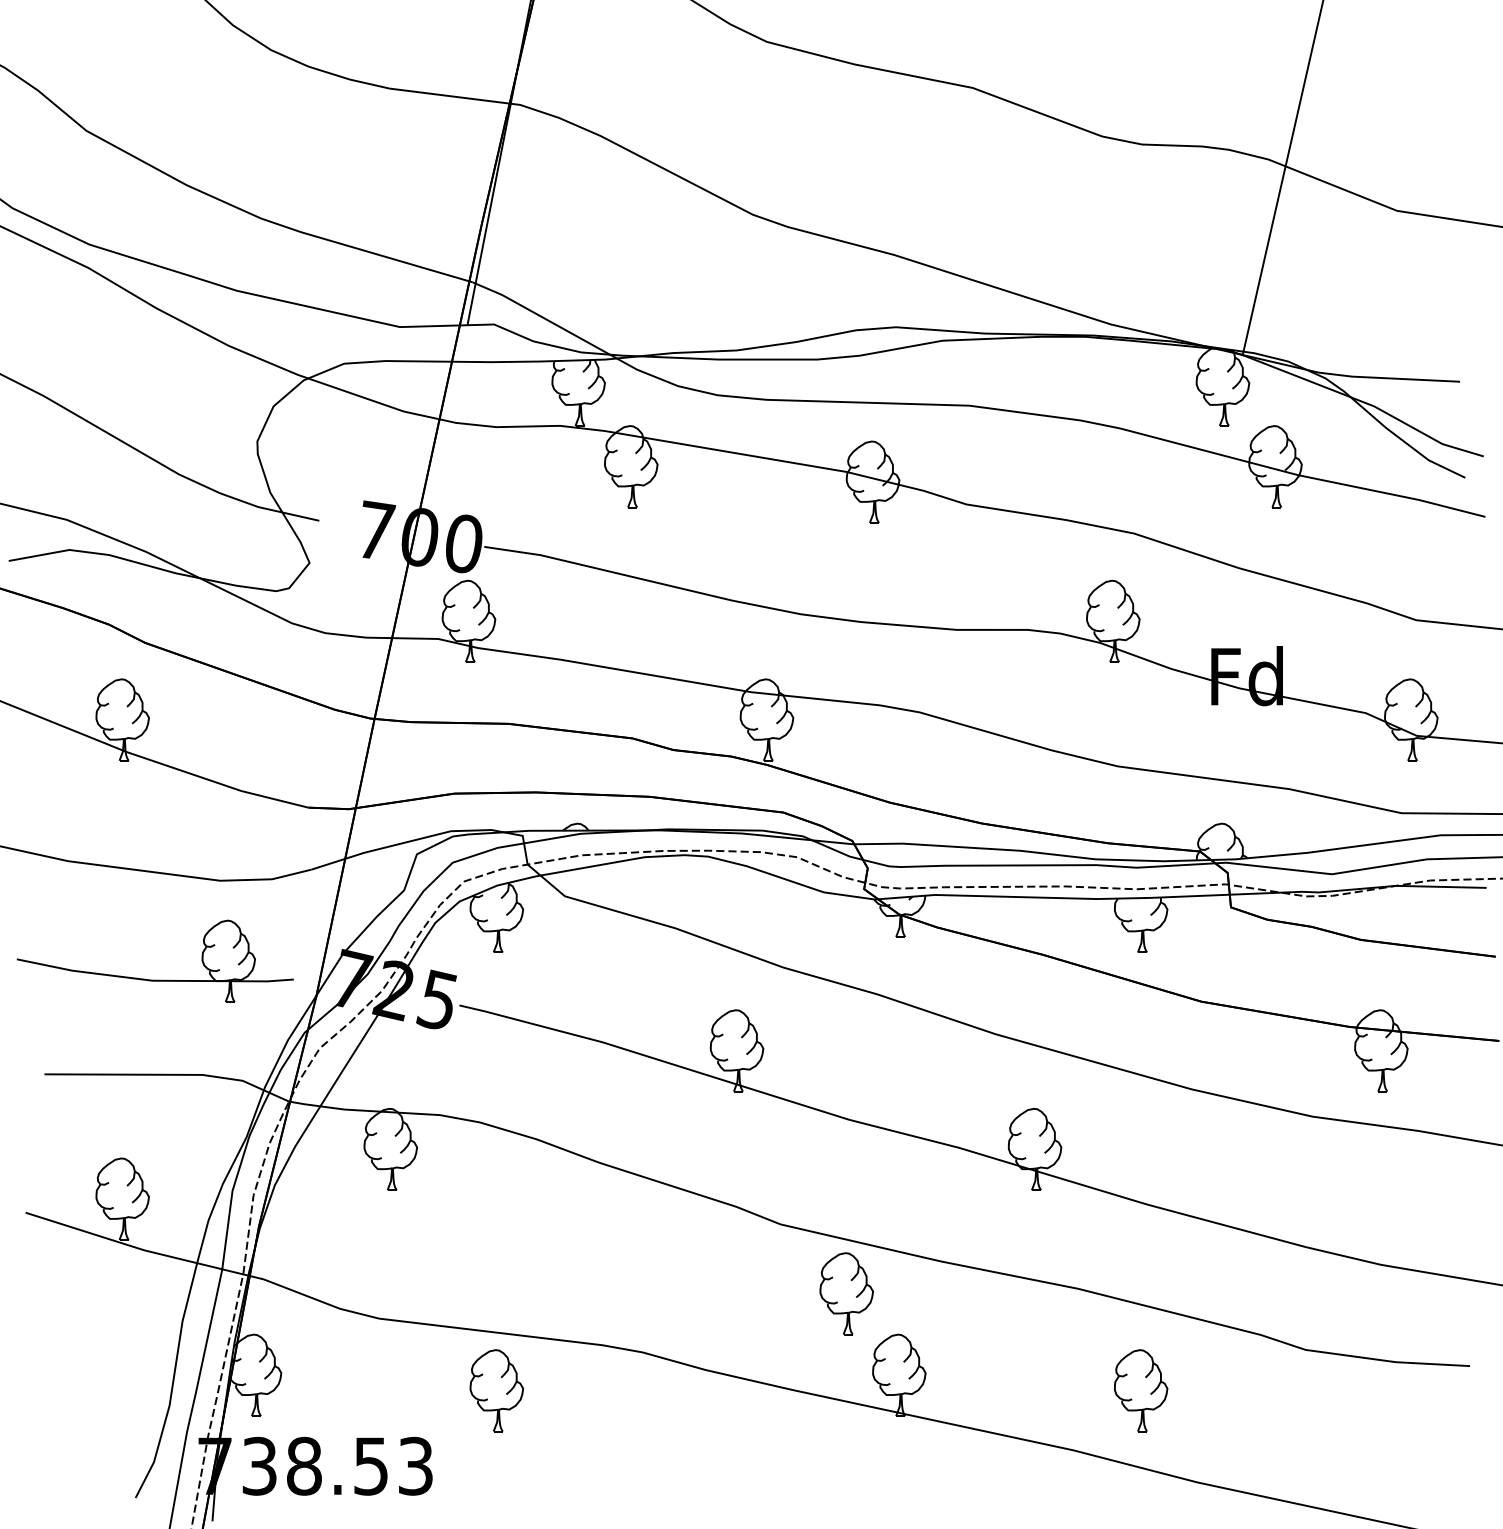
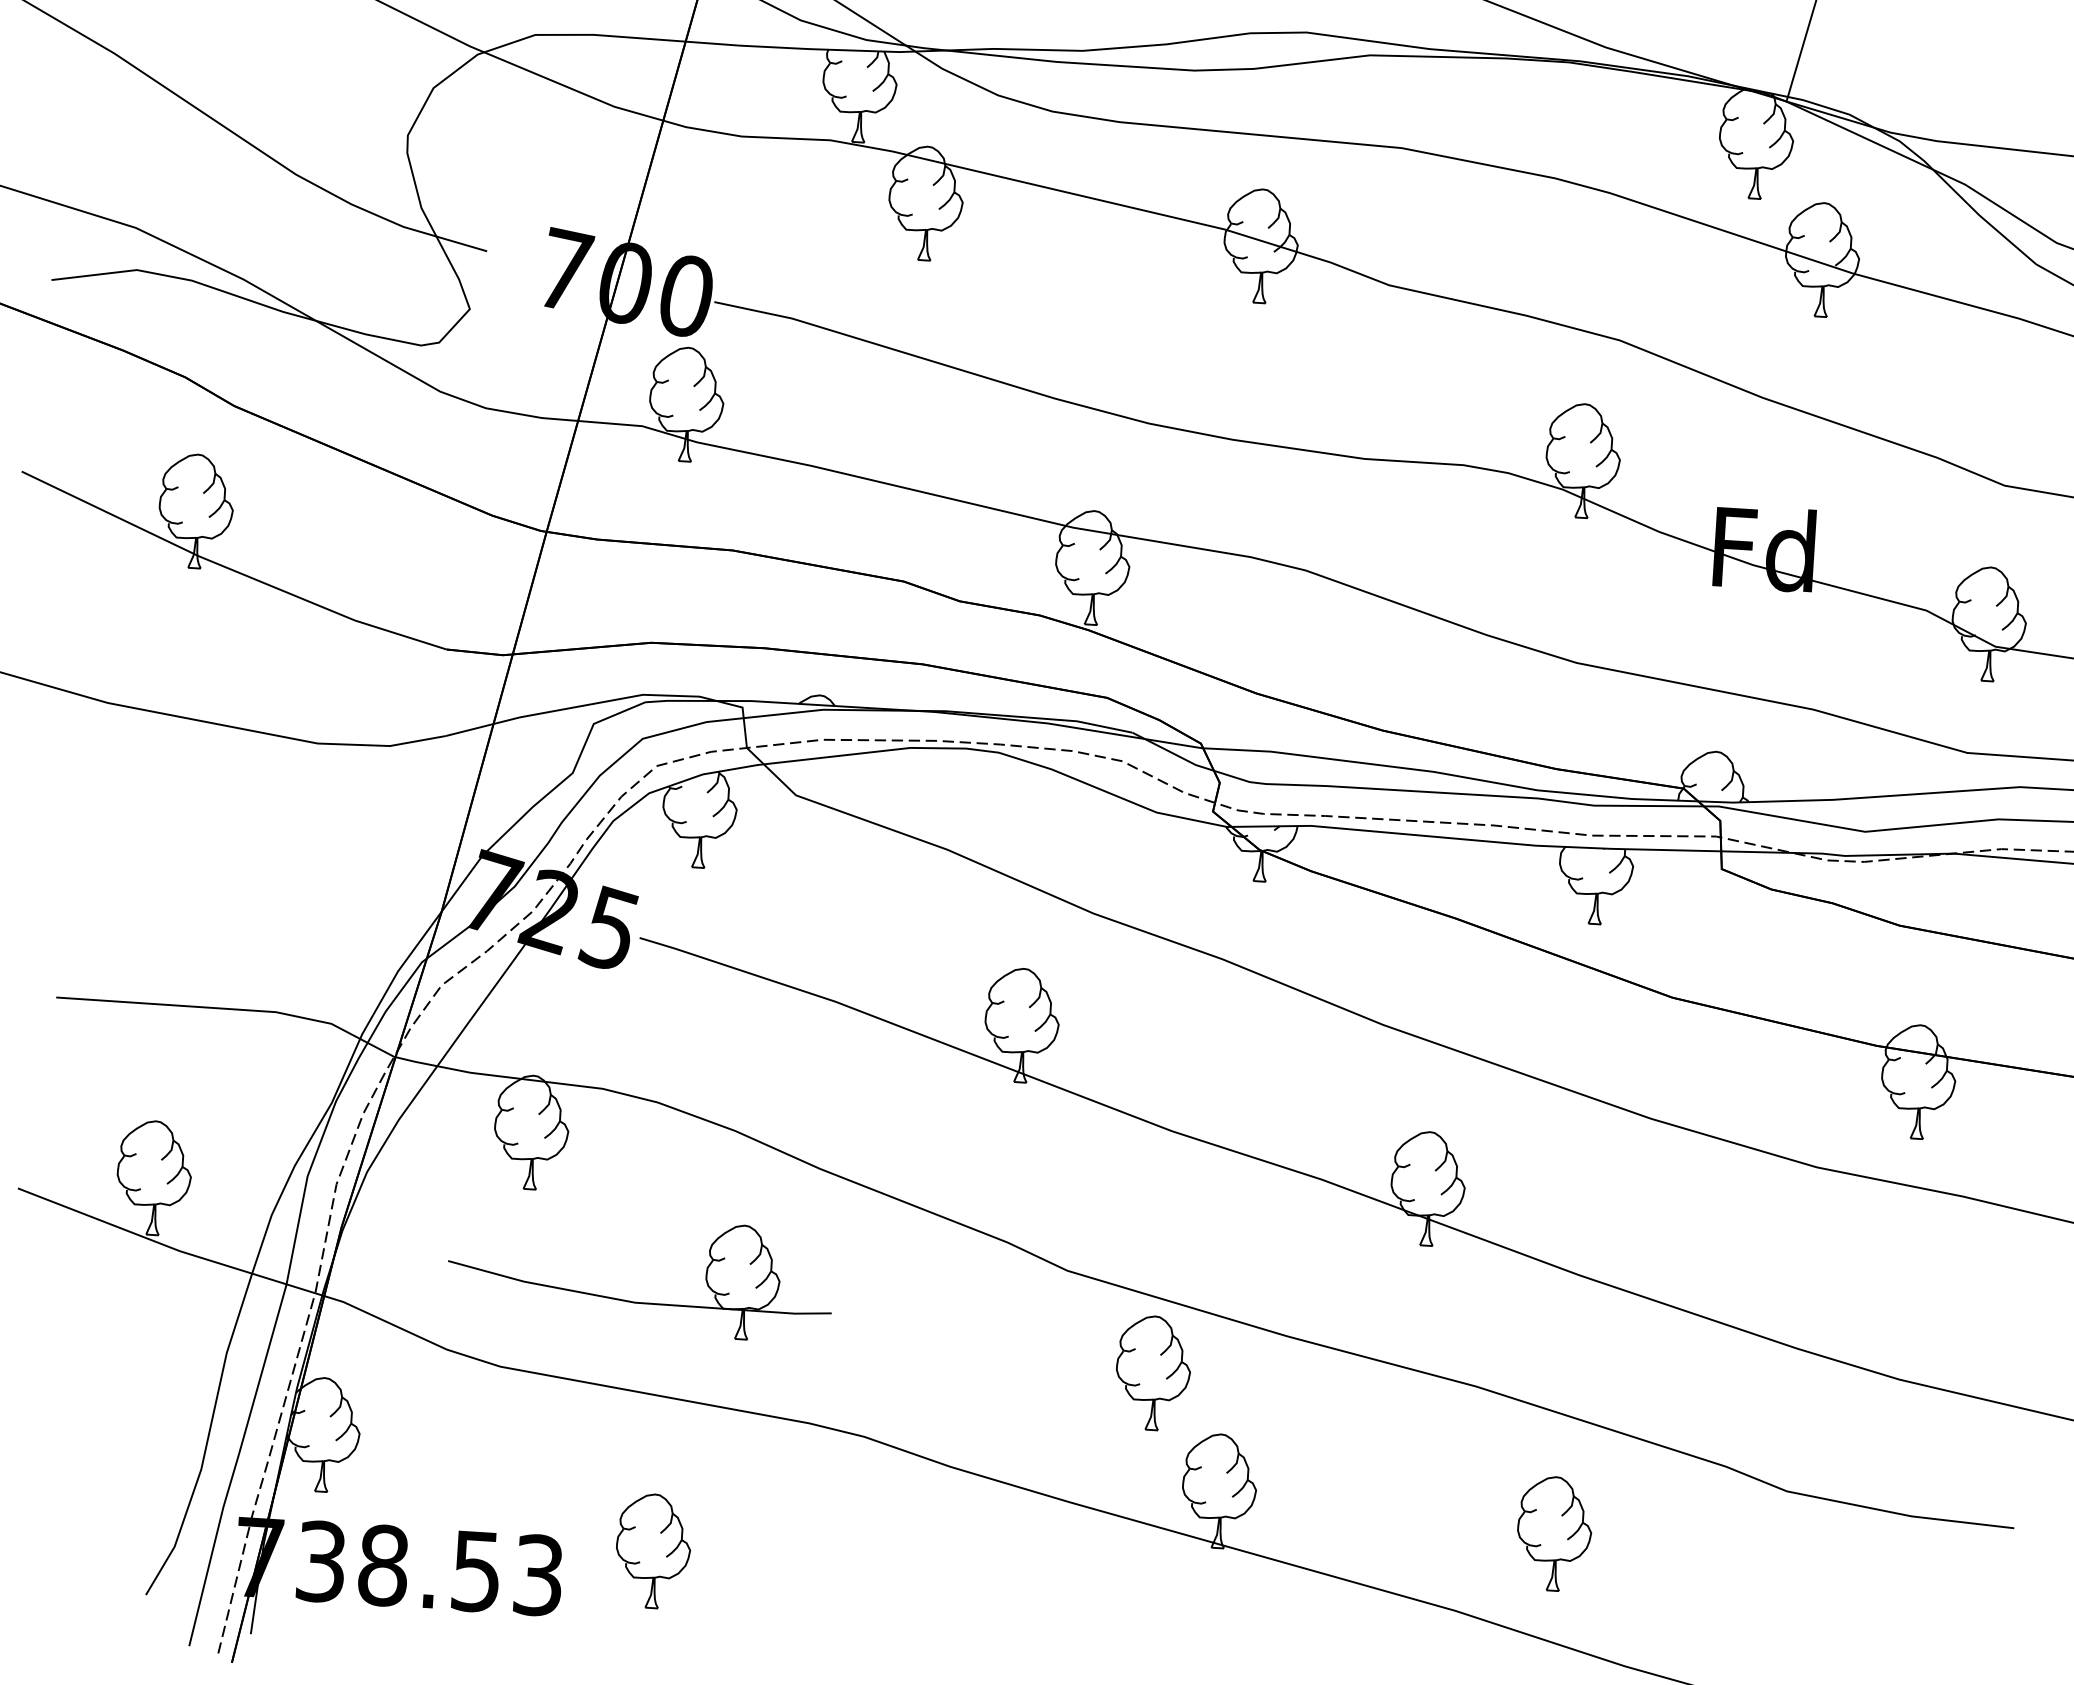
part: (154, 979) -> (637, 1301), moved
part: (496, 1390) -> (652, 1550), moved

